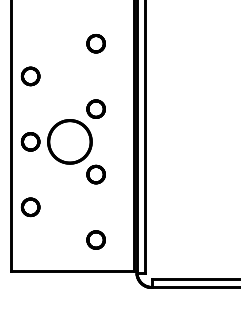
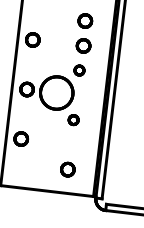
part: (97, 76) -> (83, 46), added
part: (95, 108) -> (79, 70), size x0.7
part: (95, 174) -> (73, 120), size x0.7

